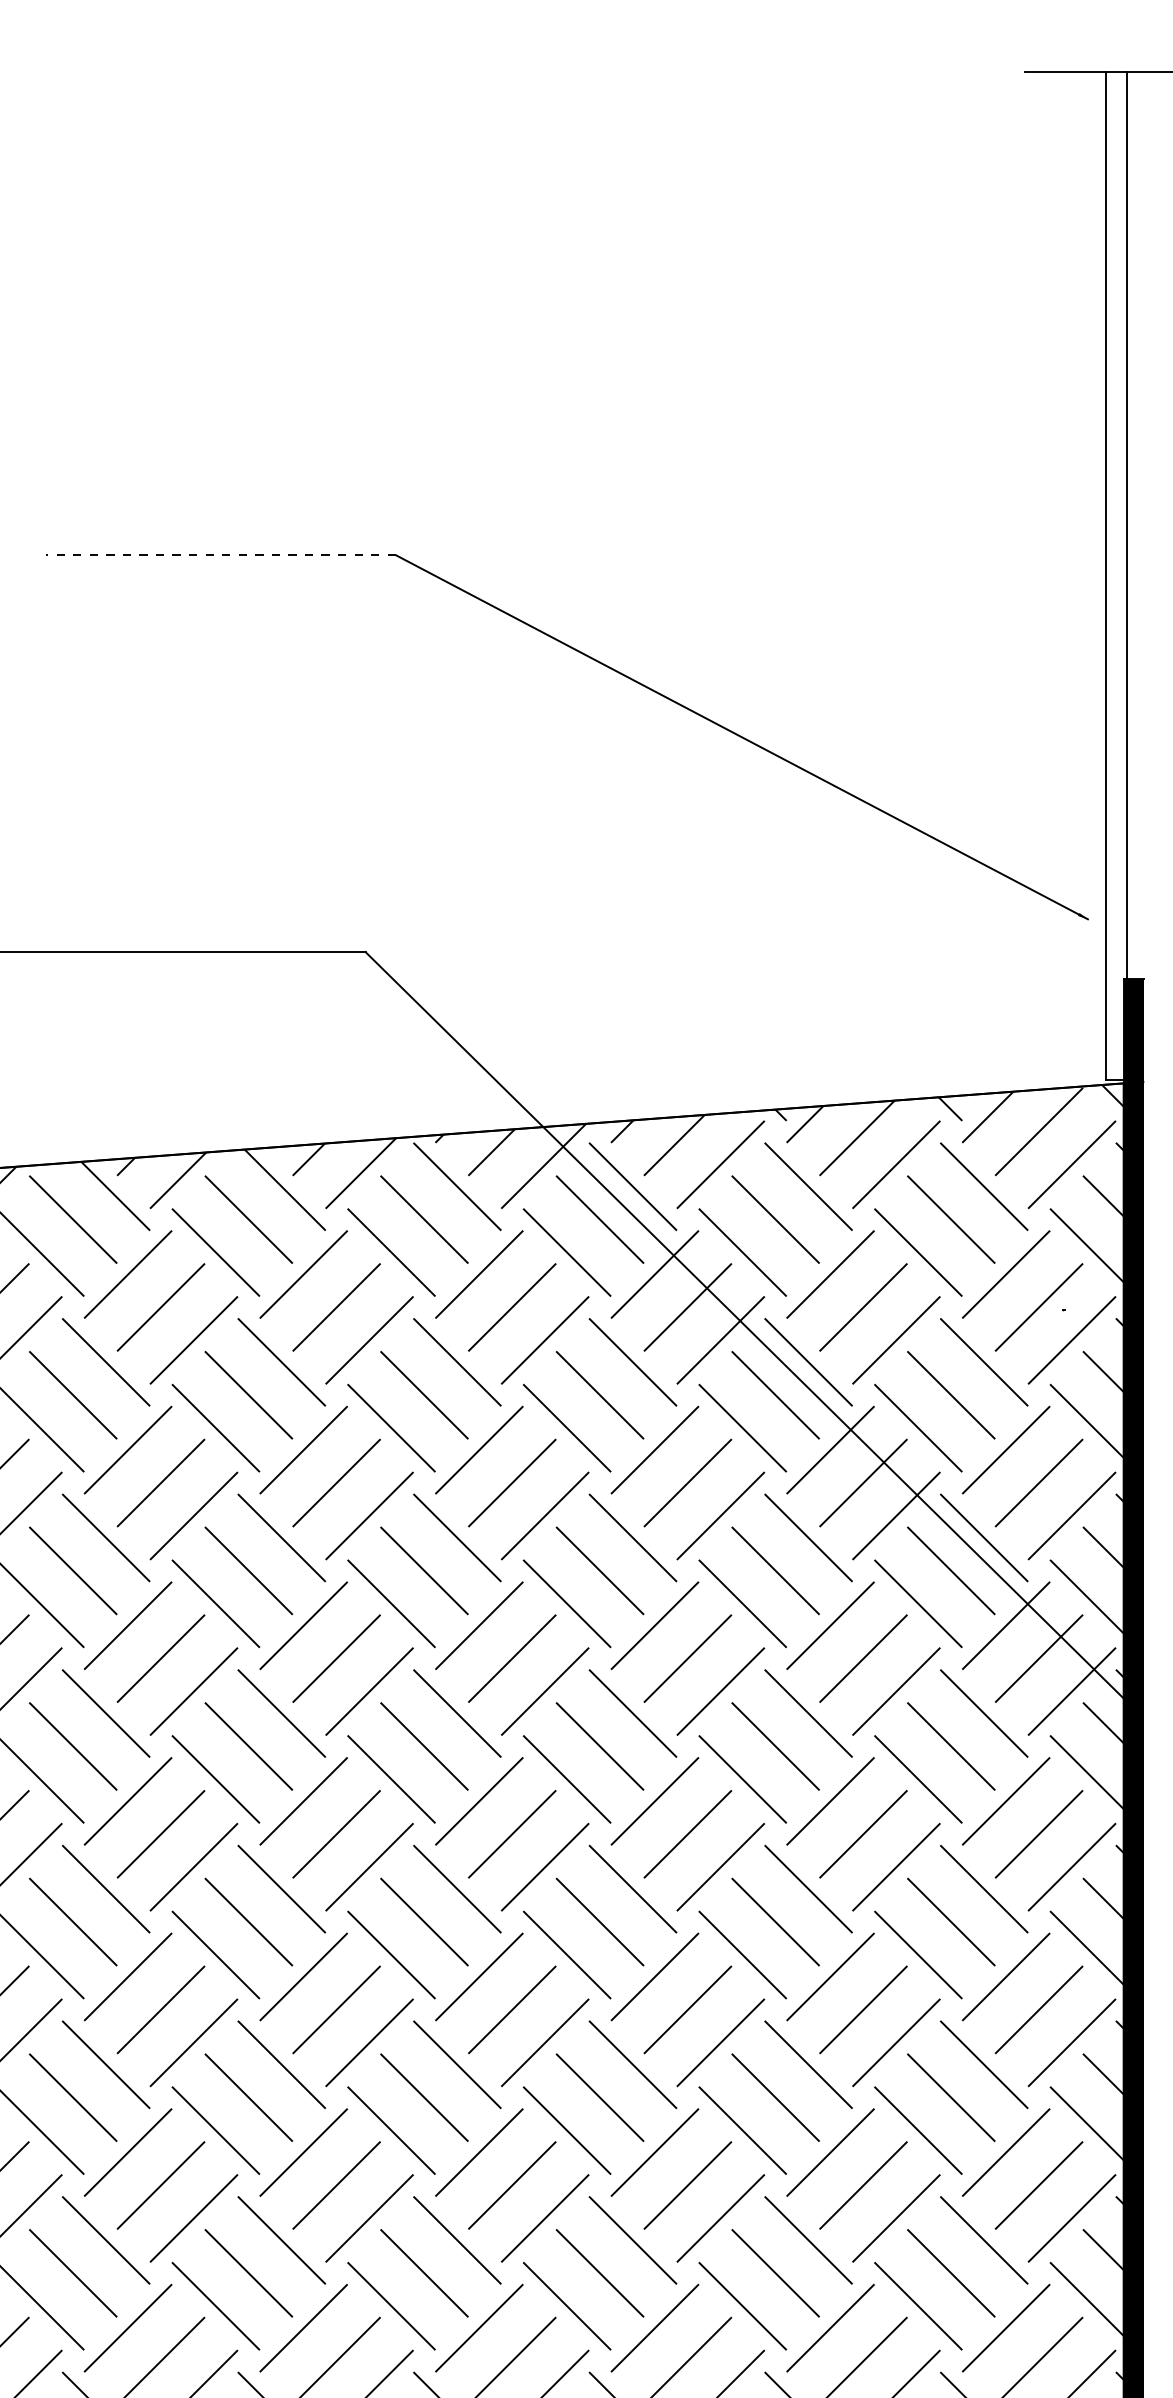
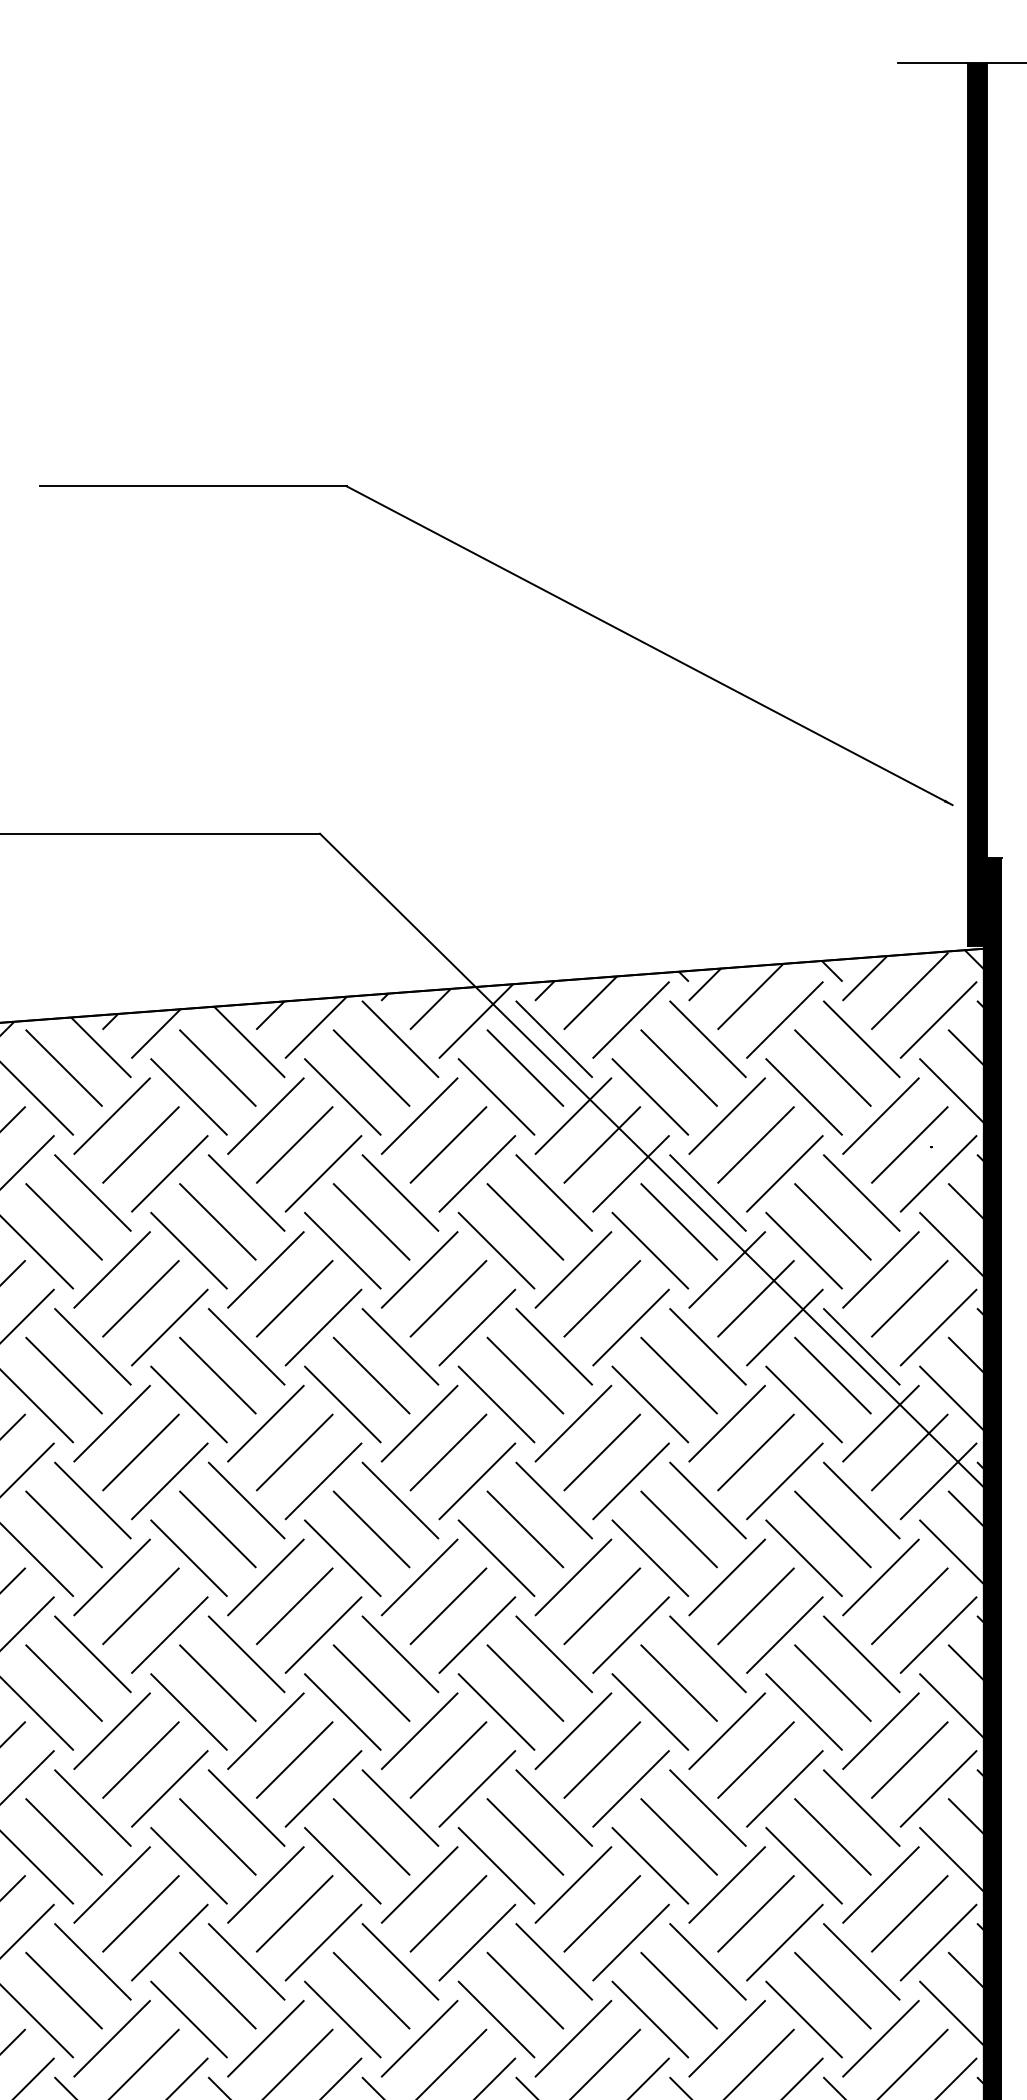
line: (221, 555) -> (193, 486), dashed -> solid
fill: (1116, 575) -> (977, 504), added

